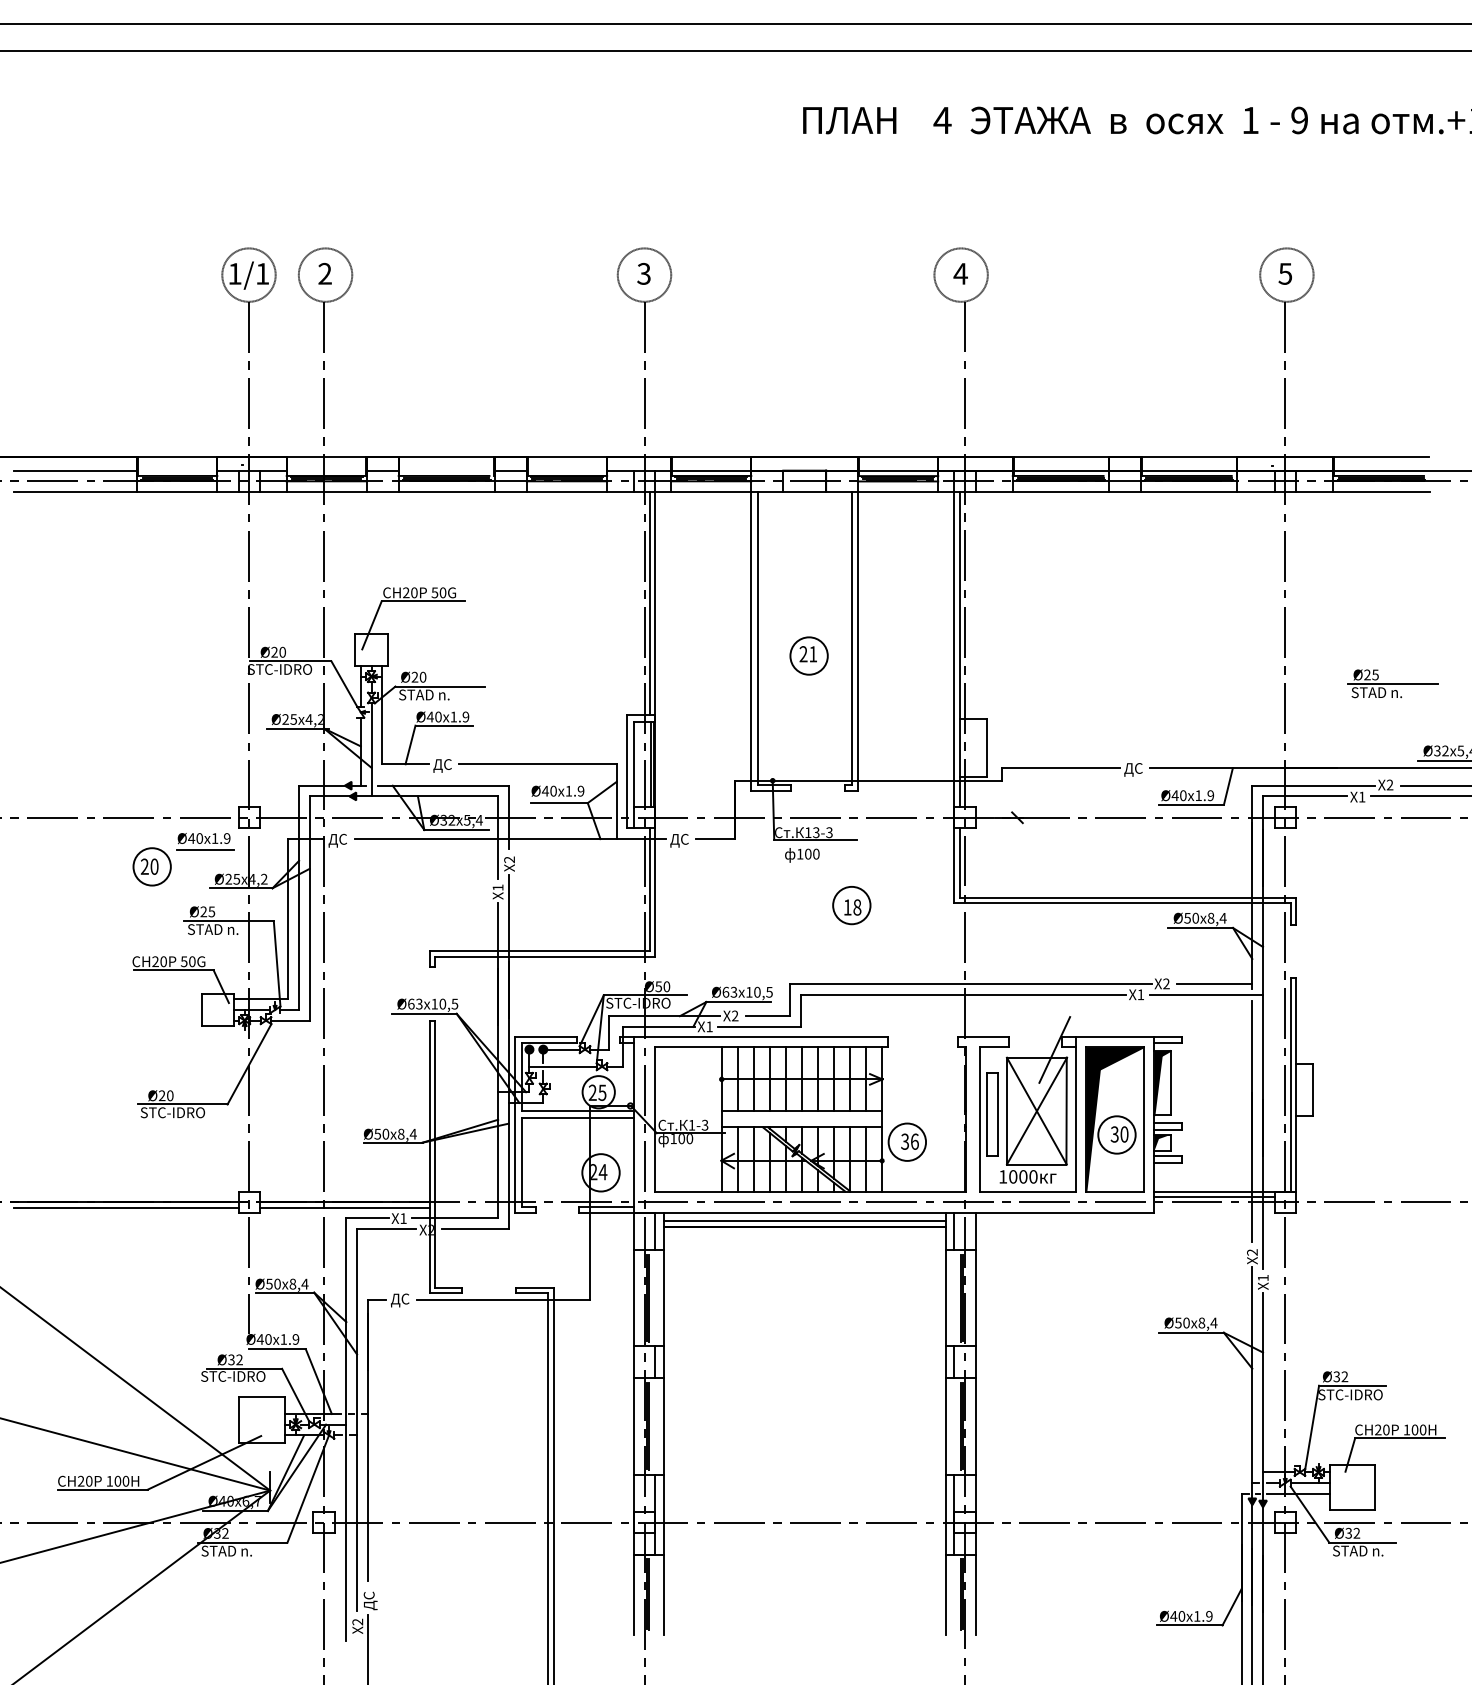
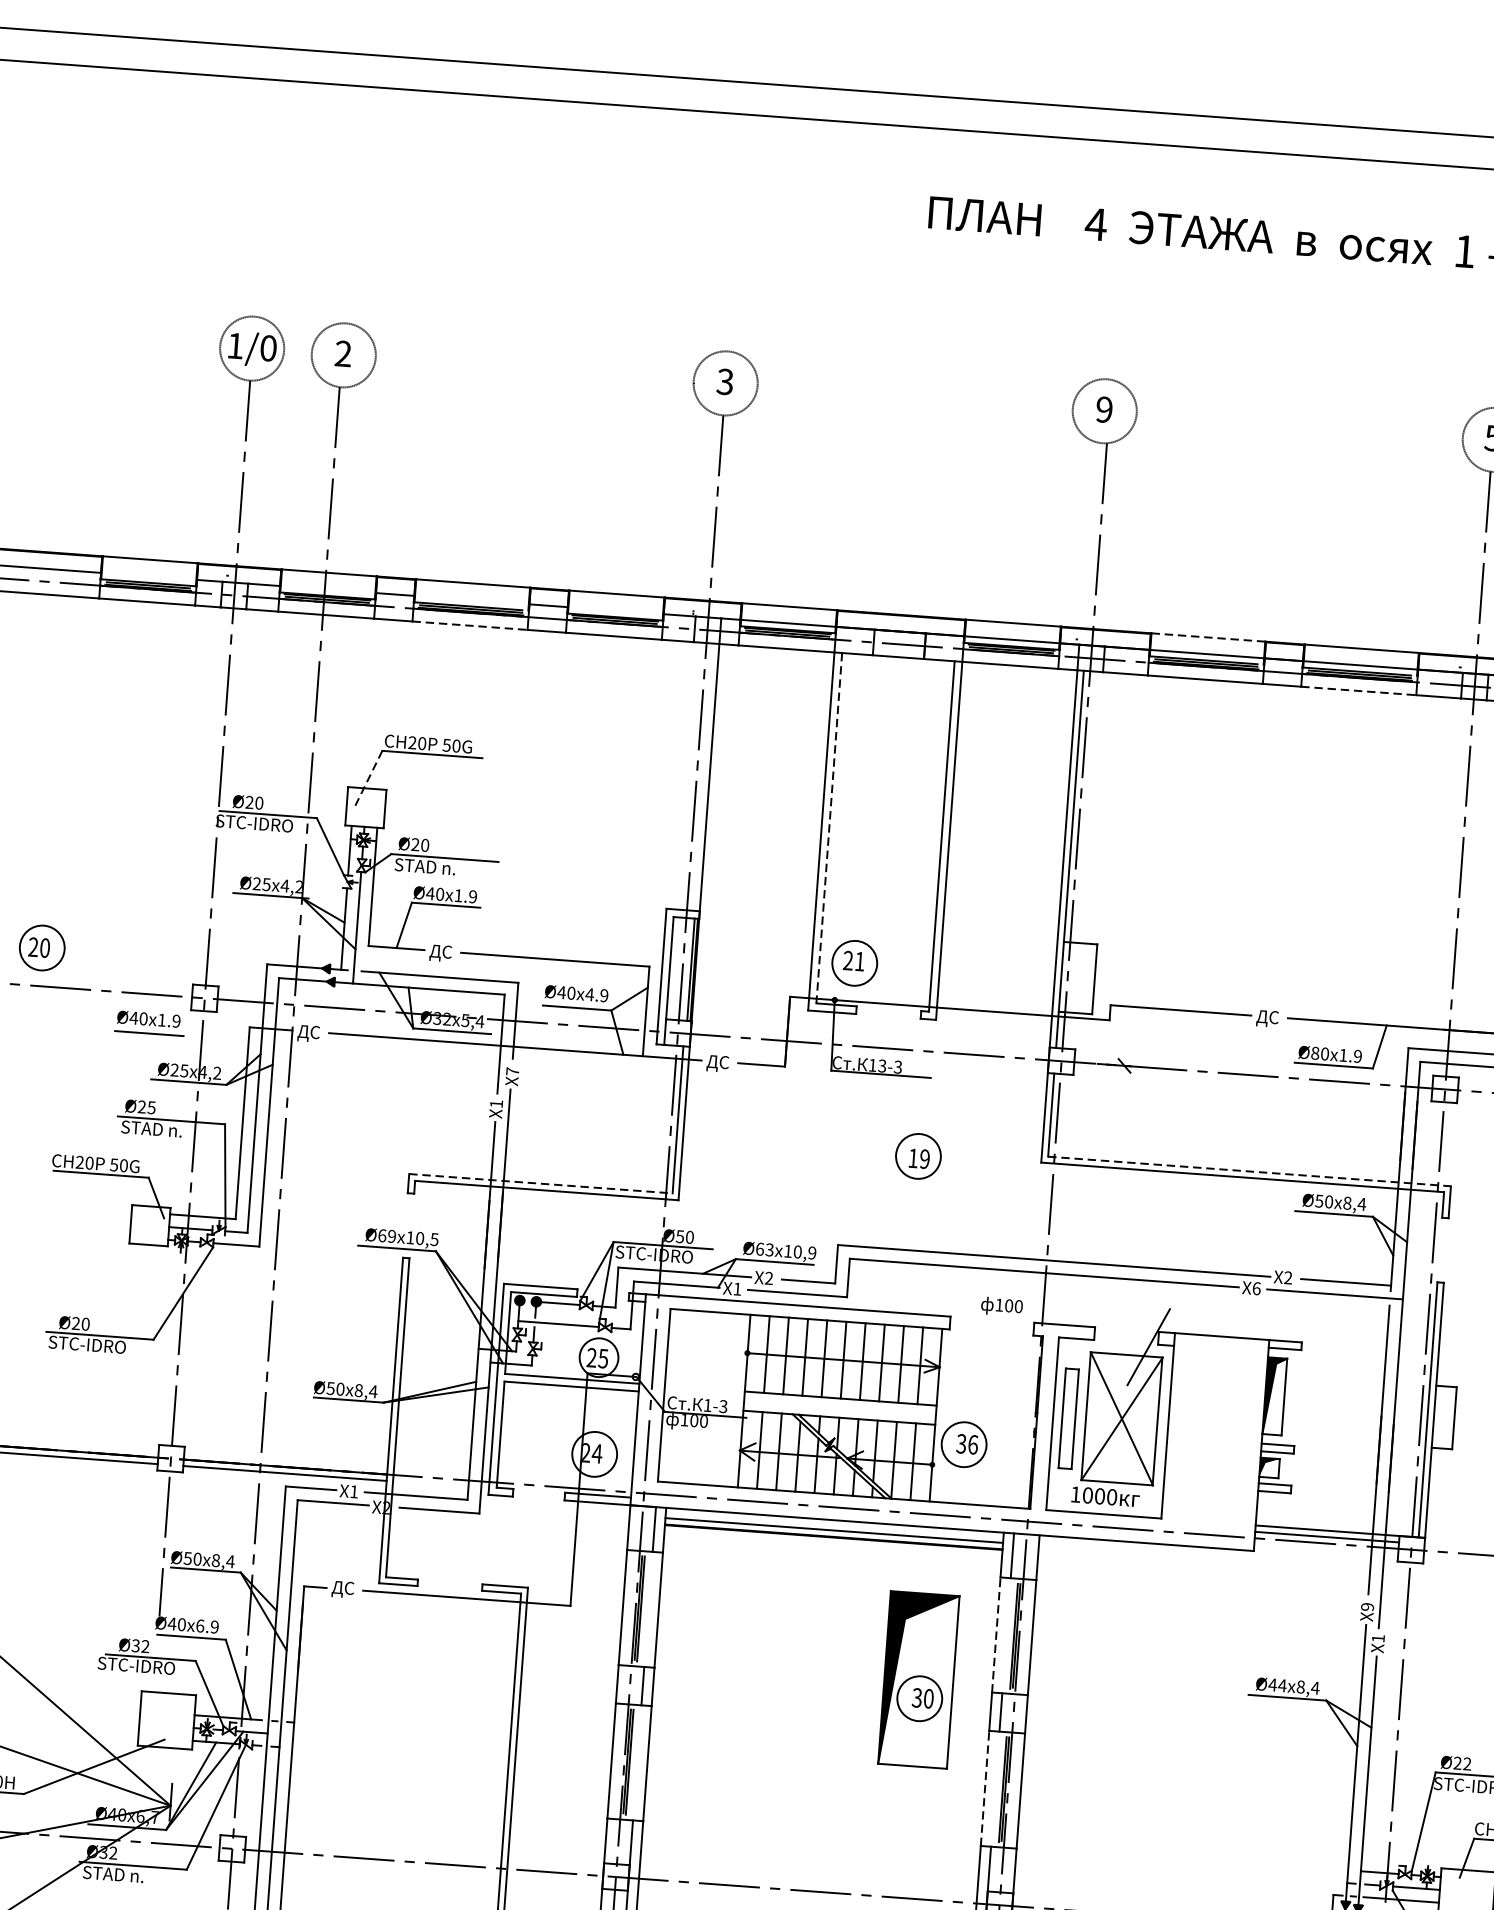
text: (262, 273) -> (268, 347), 1/1 -> 1/0
text: (960, 273) -> (1104, 409), 4 -> 9
line: (1061, 456) -> (1208, 637), solid -> dashed
line: (447, 492) -> (470, 626), solid -> dashed
line: (1189, 492) -> (1359, 691), solid -> dashed
line: (649, 603) -> (702, 777), removed
line: (372, 625) -> (369, 778), solid -> dashed
line: (757, 638) -> (829, 828), solid -> dashed
part: (808, 655) -> (854, 962), moved
text: (568, 790) -> (589, 993), 1.9 -> 4.9
text: (1174, 795) -> (1314, 1053), Ø40 -> Ø80
text: (802, 855) -> (1002, 1306), moved
text: (509, 859) -> (512, 1071), X2 -> X7
part: (151, 866) -> (41, 947), moved
line: (1128, 897) -> (1250, 1171), solid -> dashed
text: (857, 907) -> (925, 1159), 18 -> 19
line: (540, 951) -> (541, 1184), solid -> dashed
text: (769, 991) -> (812, 1252), 10,5 -> 10,9
text: (1140, 994) -> (1256, 1288), X1 -> X6
text: (419, 1004) -> (392, 1236), Ø63 -> Ø69
part: (1114, 1119) -> (918, 1679), moved
text: (1252, 1252) -> (1367, 1607), X2 -> X9
line: (945, 1297) -> (996, 1633), solid -> dashed
text: (1182, 1322) -> (1277, 1684), Ø50 -> Ø44
text: (283, 1339) -> (199, 1626), 1.9 -> 6.9
text: (1336, 1377) -> (1457, 1764), Ø32 -> Ø22
line: (945, 1426) -> (984, 1788), solid -> dashed

